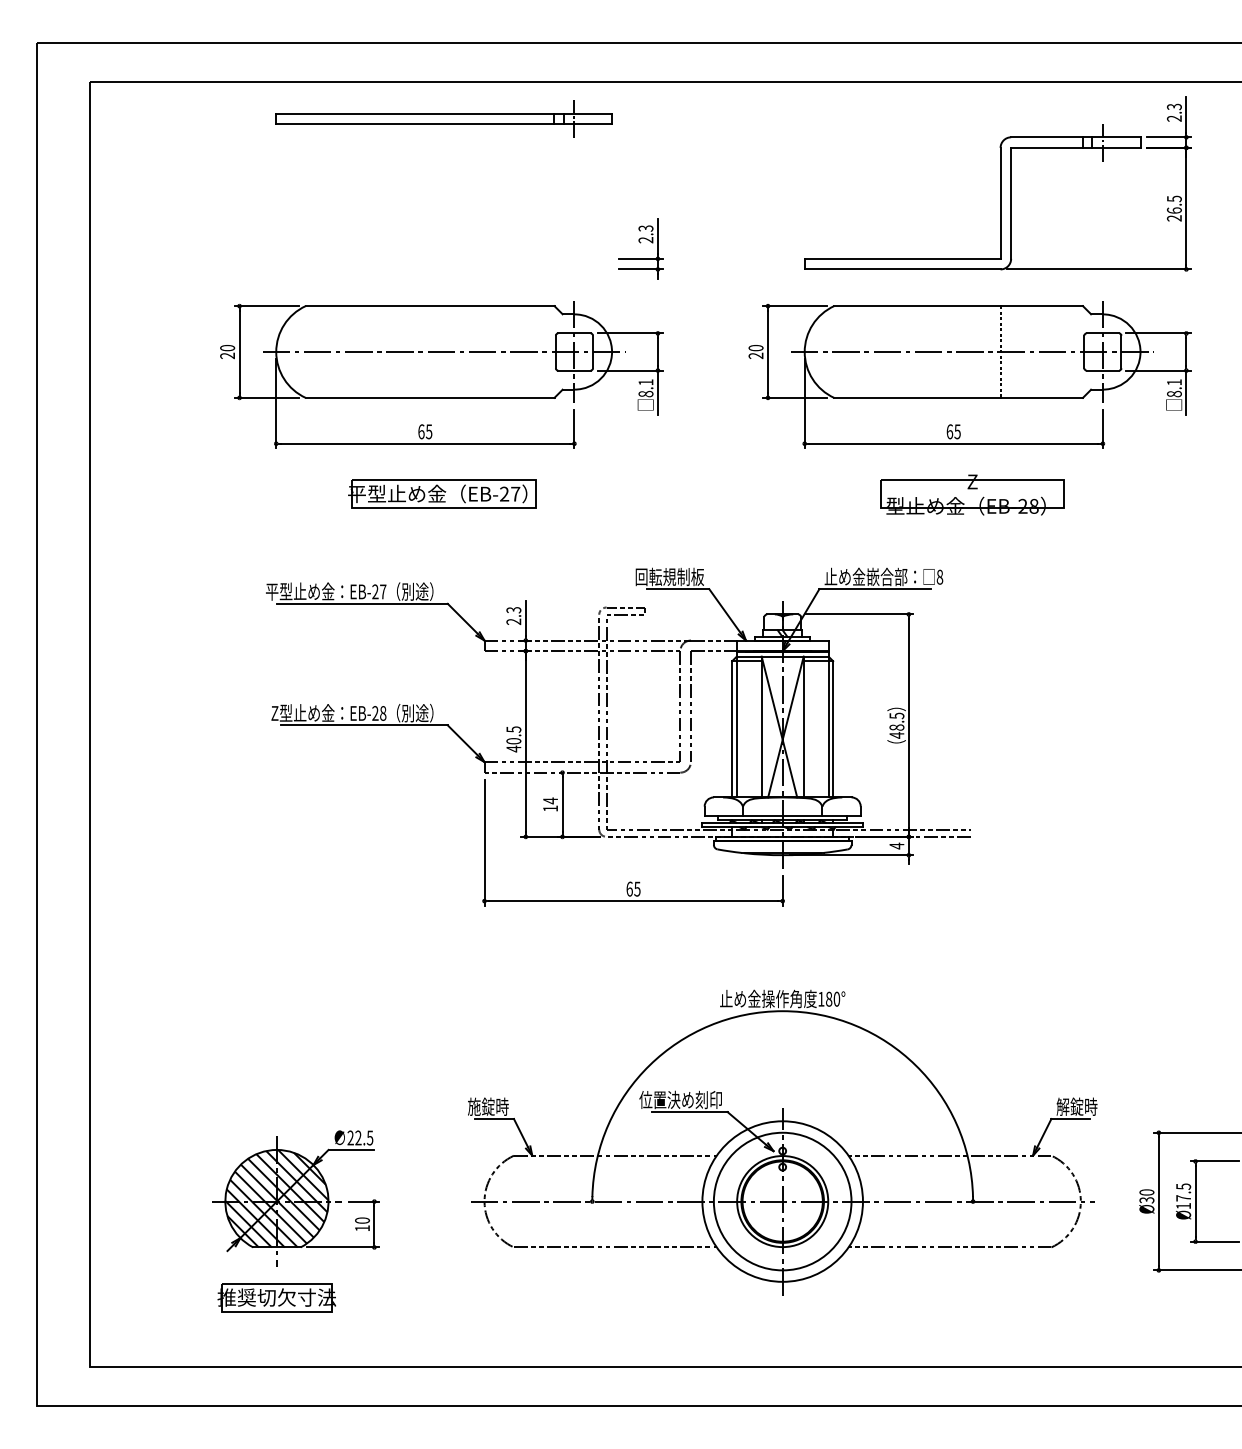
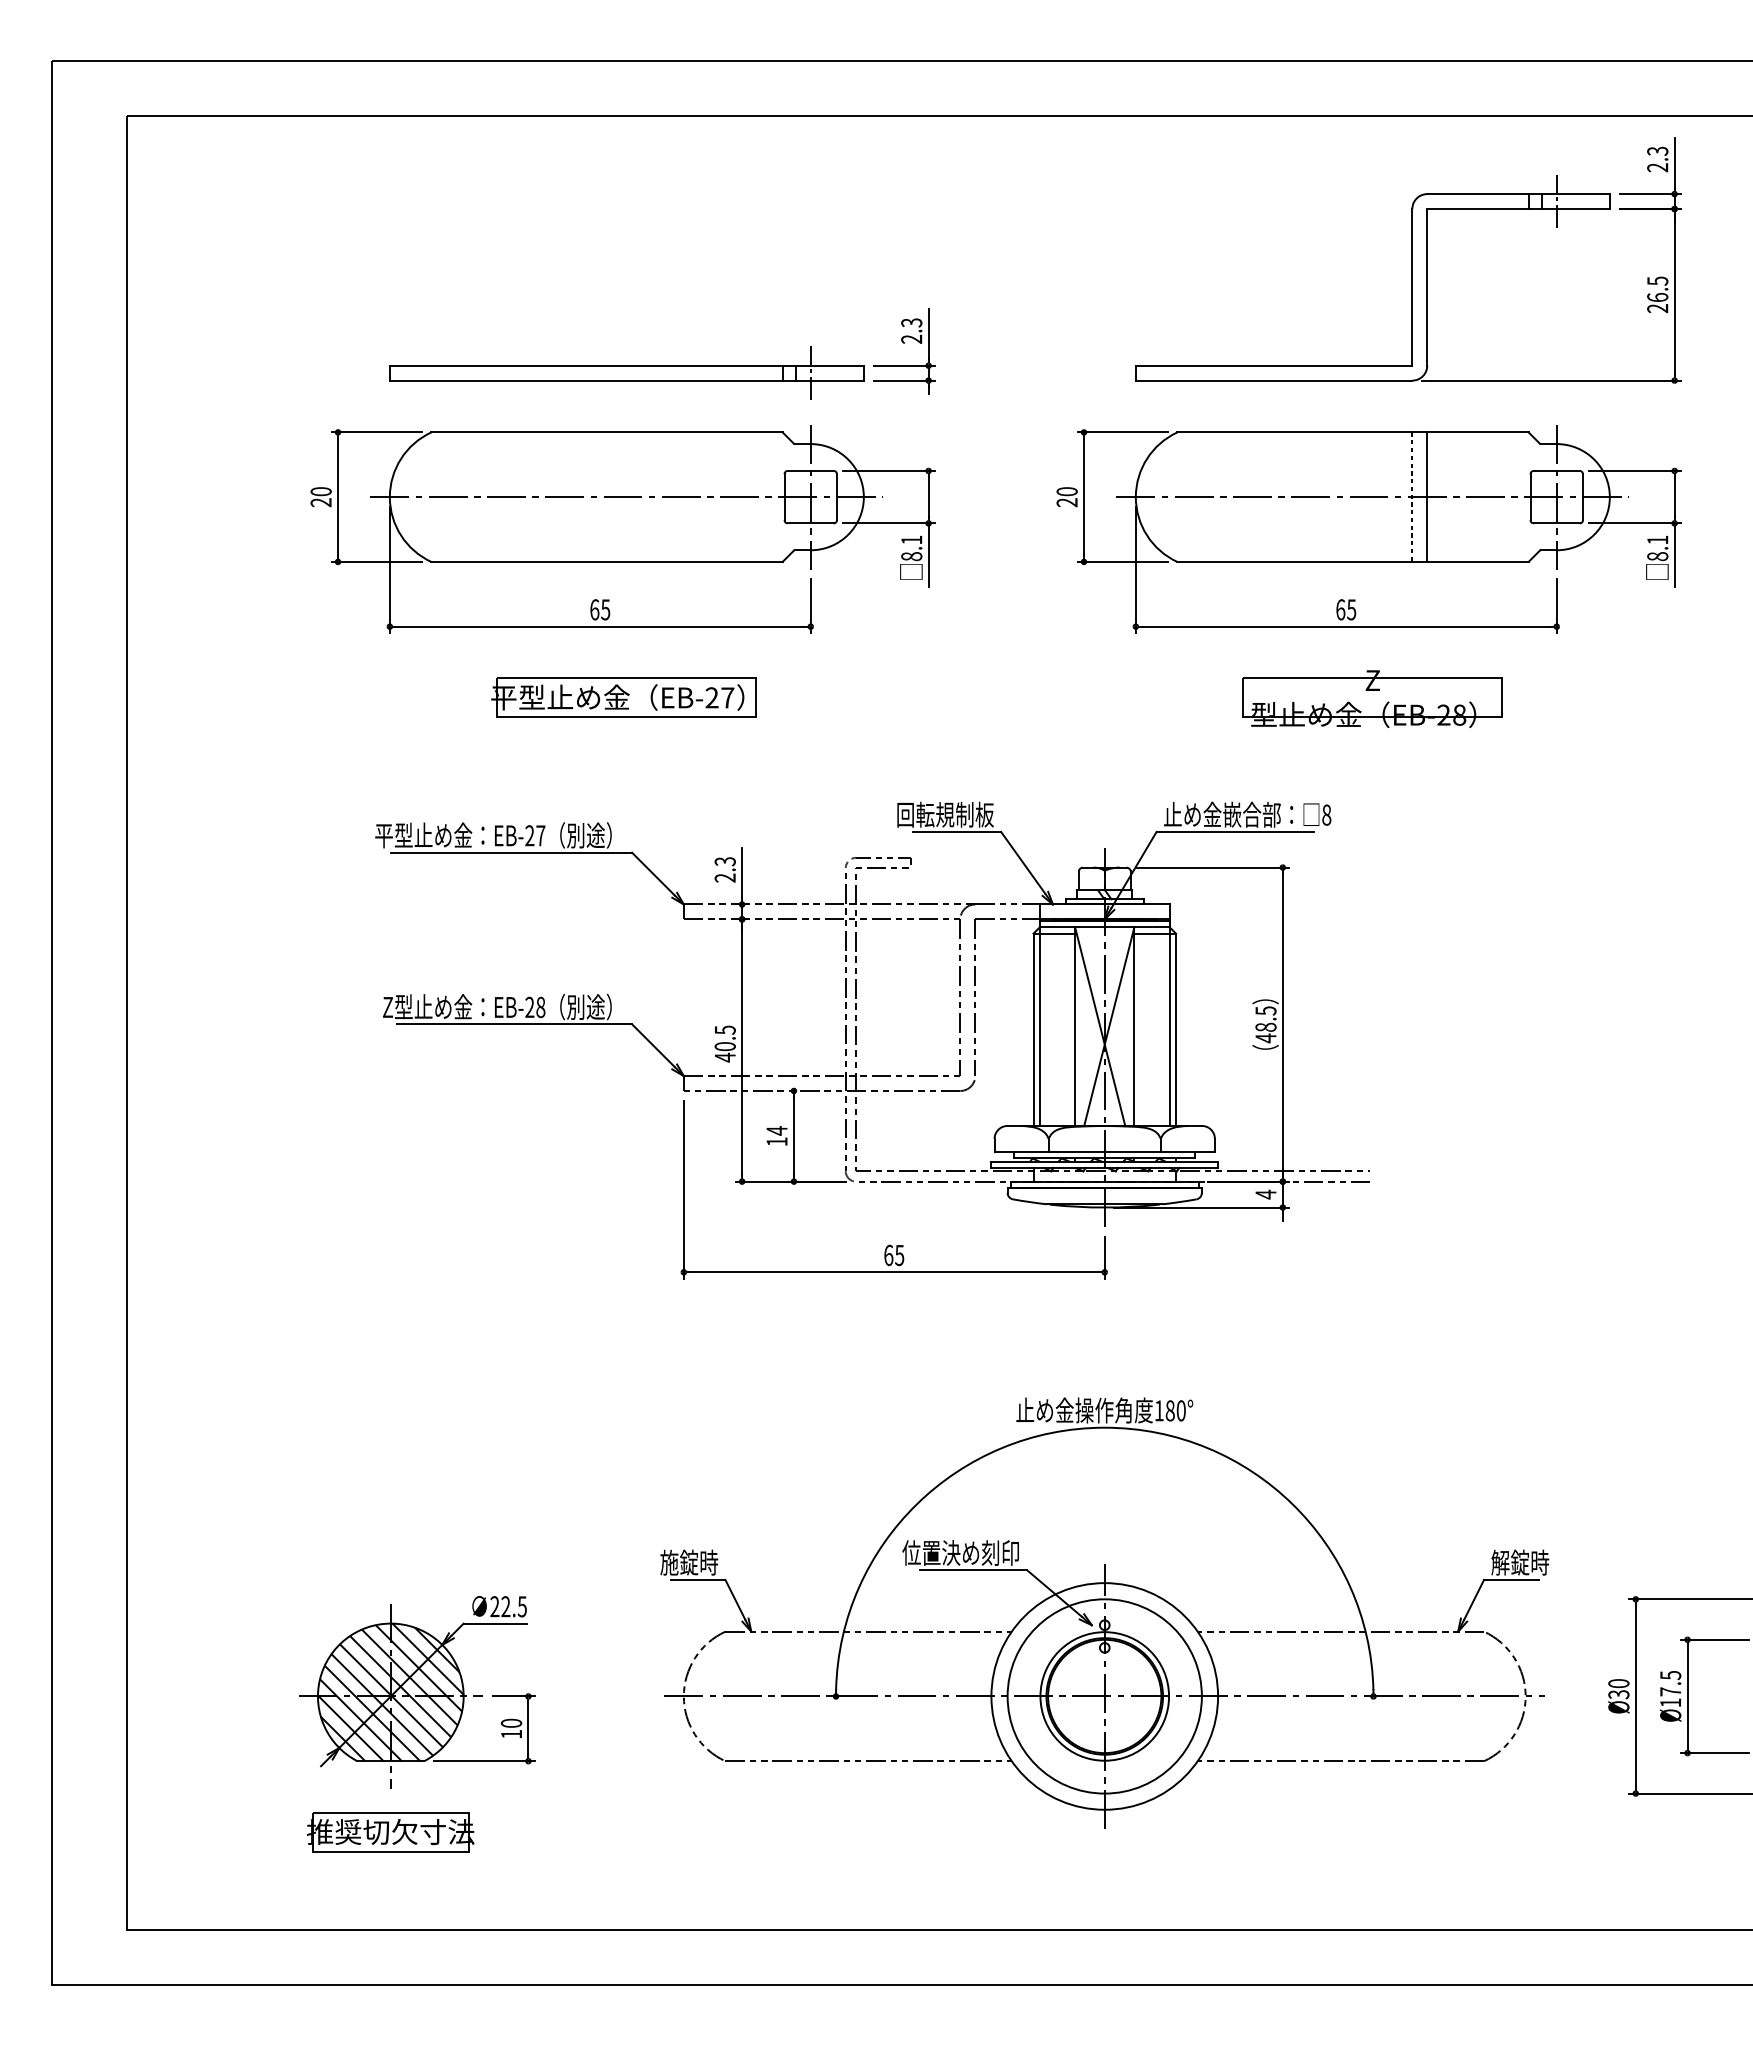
part: (443, 118) -> (626, 372), moved
line: (1011, 351) -> (1427, 496), added

